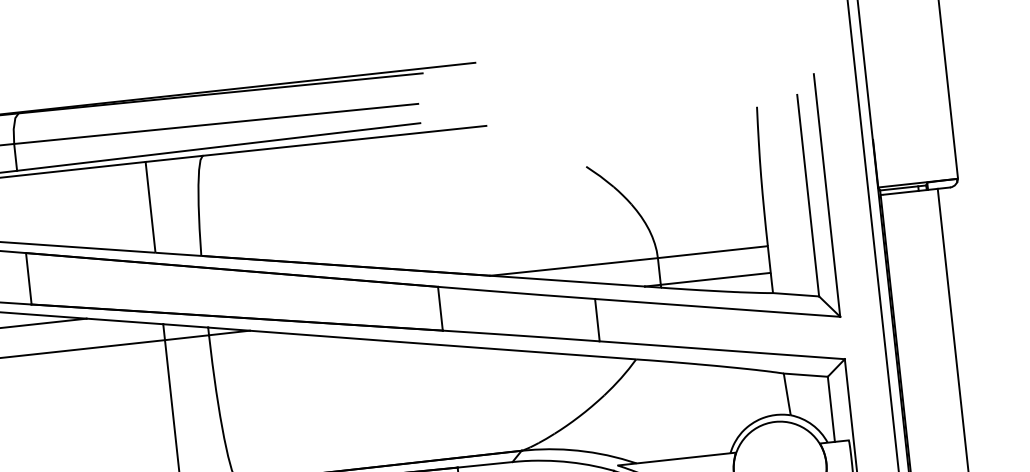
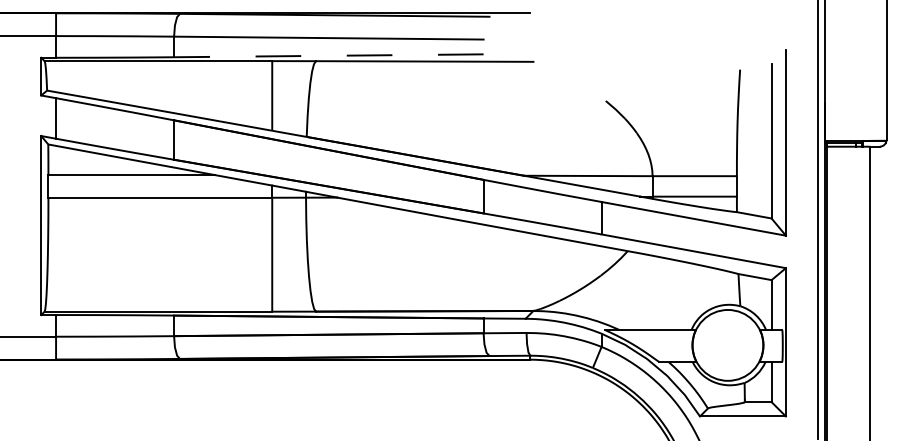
line: (218, 146) -> (328, 55), solid -> dashed

